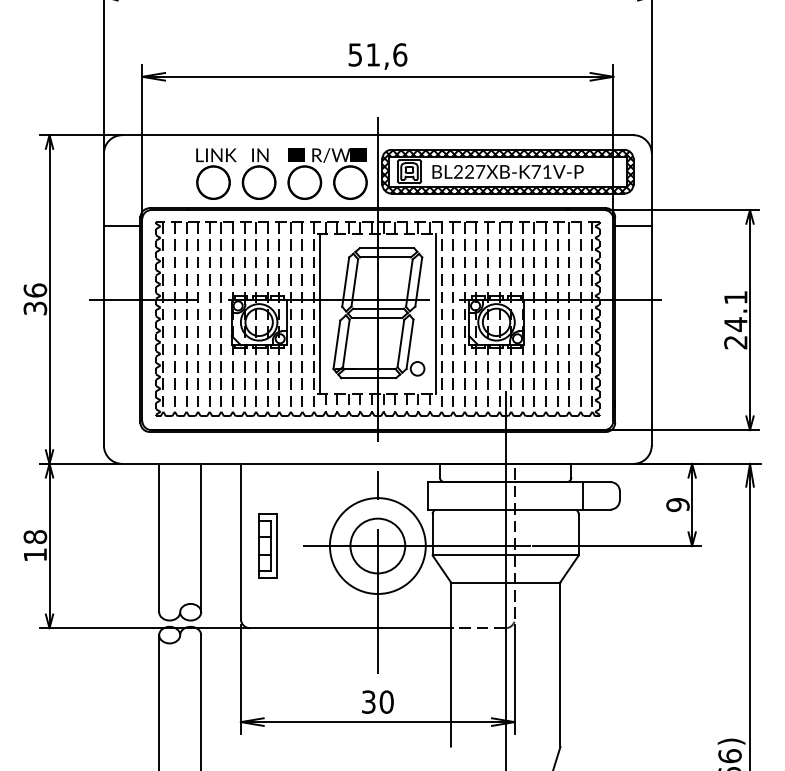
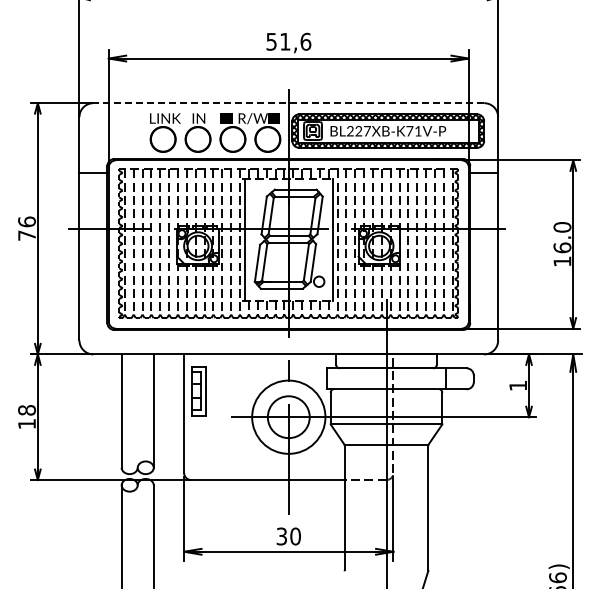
line: (377, 135) -> (288, 103), solid -> dashed
text: (34, 308) -> (26, 235), 36 -> 76
text: (735, 320) -> (562, 244), 24.1 -> 16.0
text: (678, 504) -> (518, 385), 9 -> 1
part: (267, 546) -> (198, 391), moved

